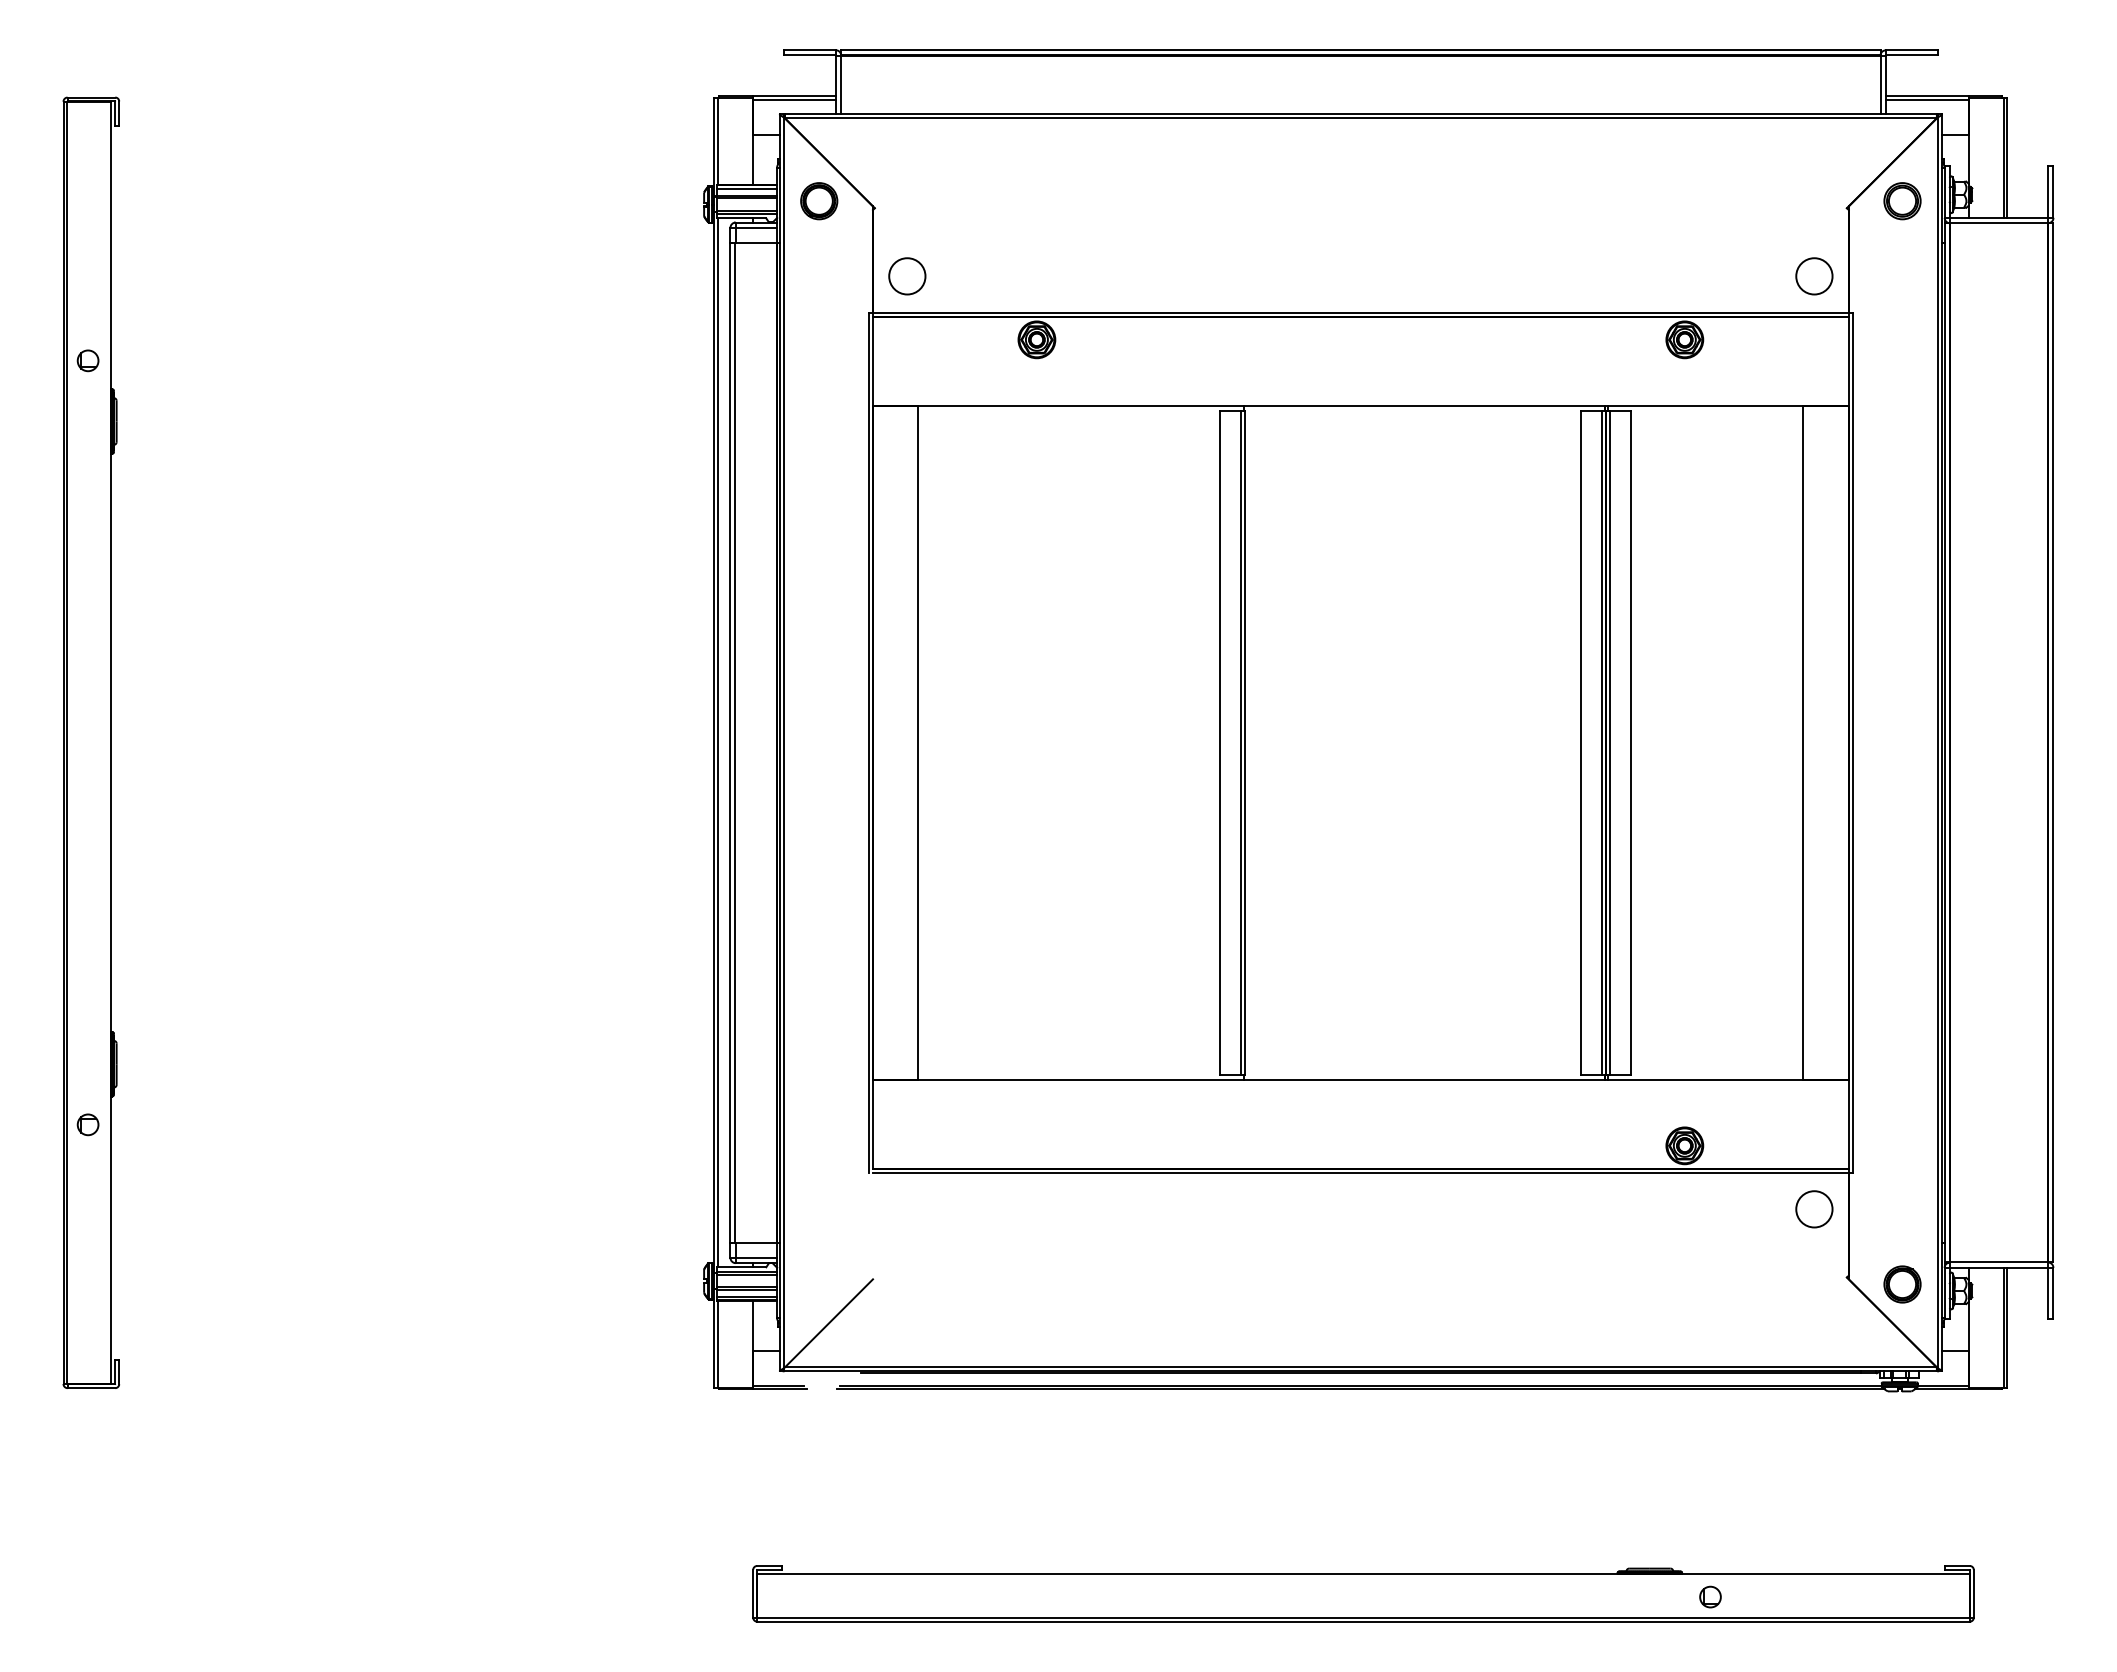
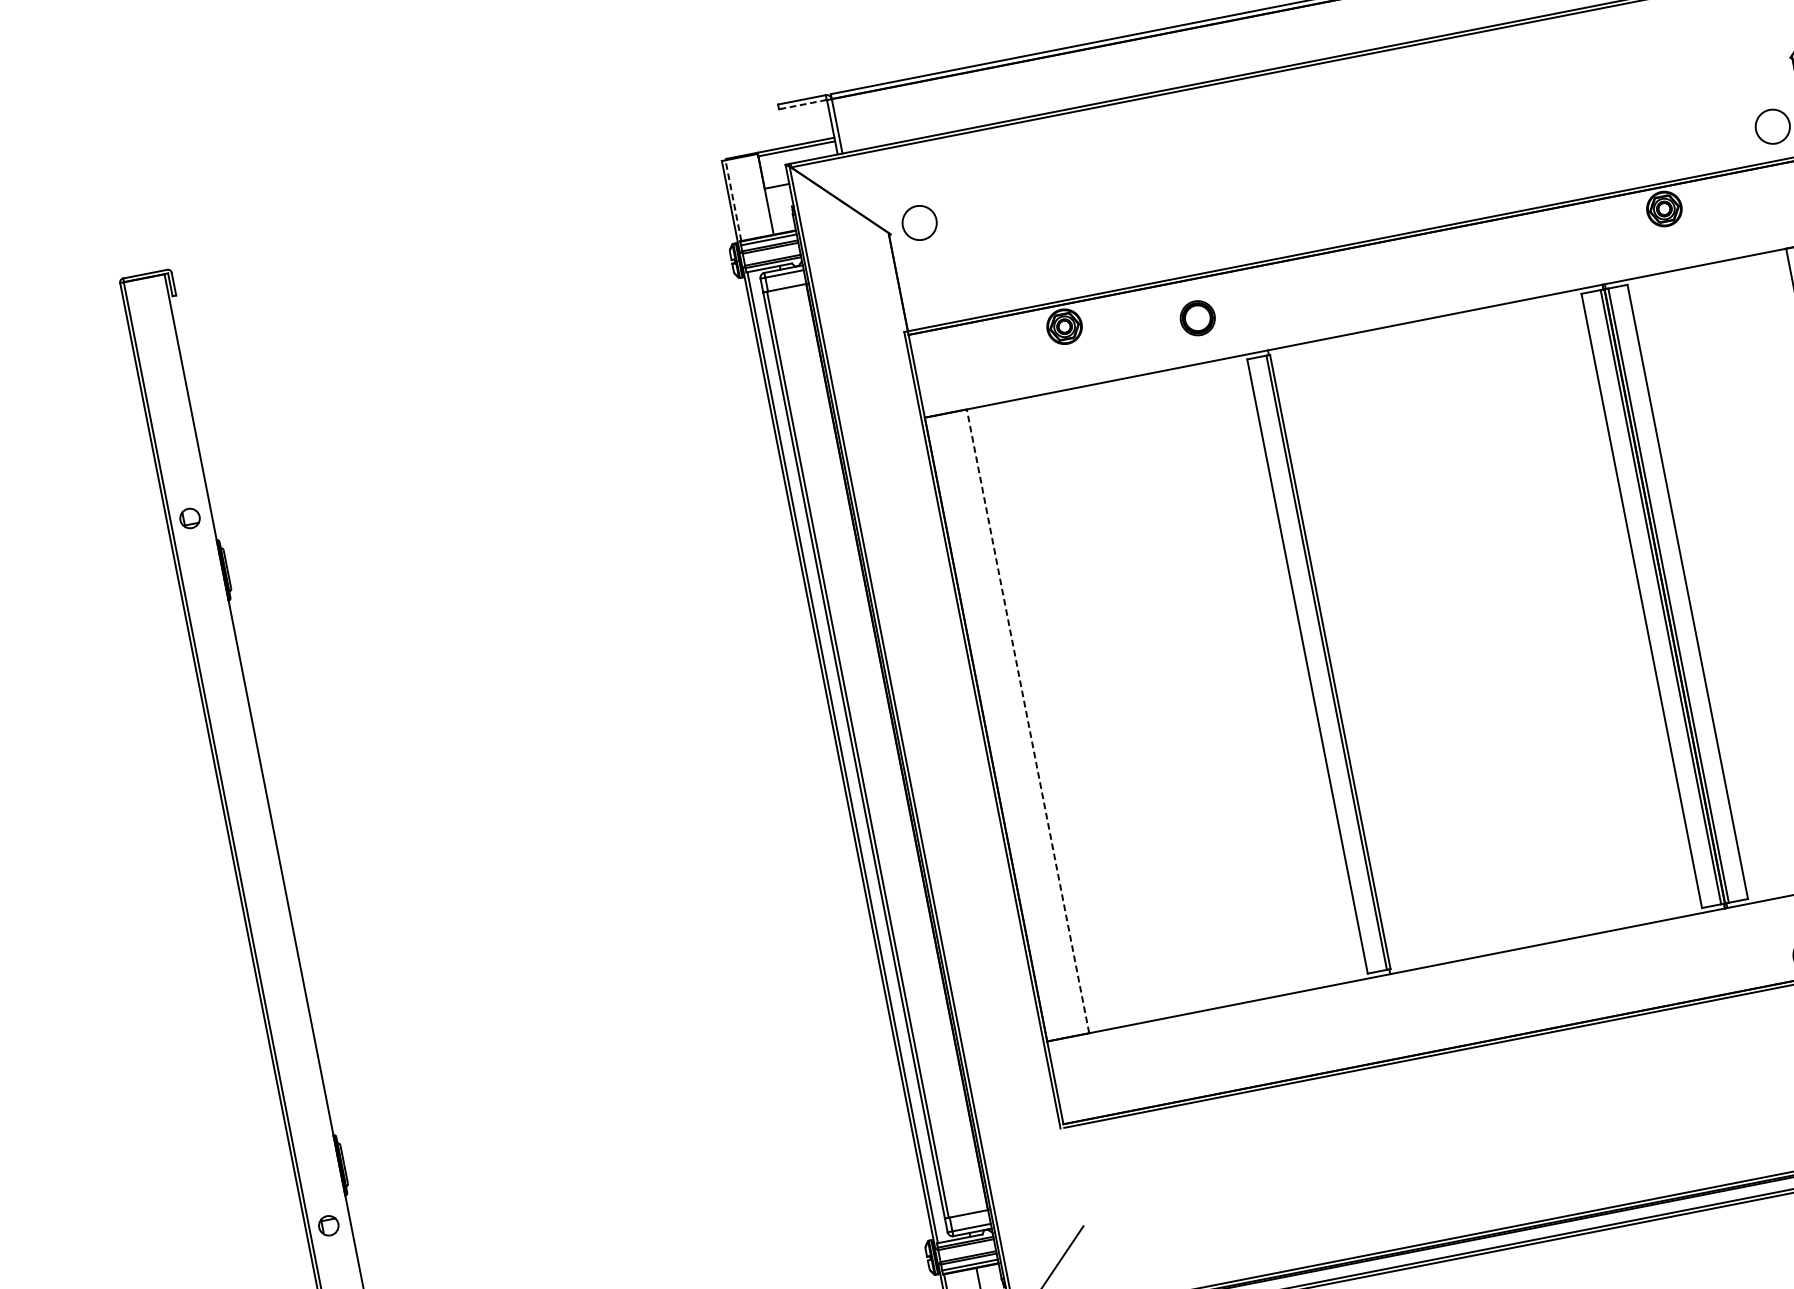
line: (810, 55) -> (803, 104), solid -> dashed
line: (718, 141) -> (733, 200), solid -> dashed
part: (819, 201) -> (1198, 318), moved
circle: (907, 276) -> (919, 223), moved
line: (918, 742) -> (1028, 721), solid -> dashed

